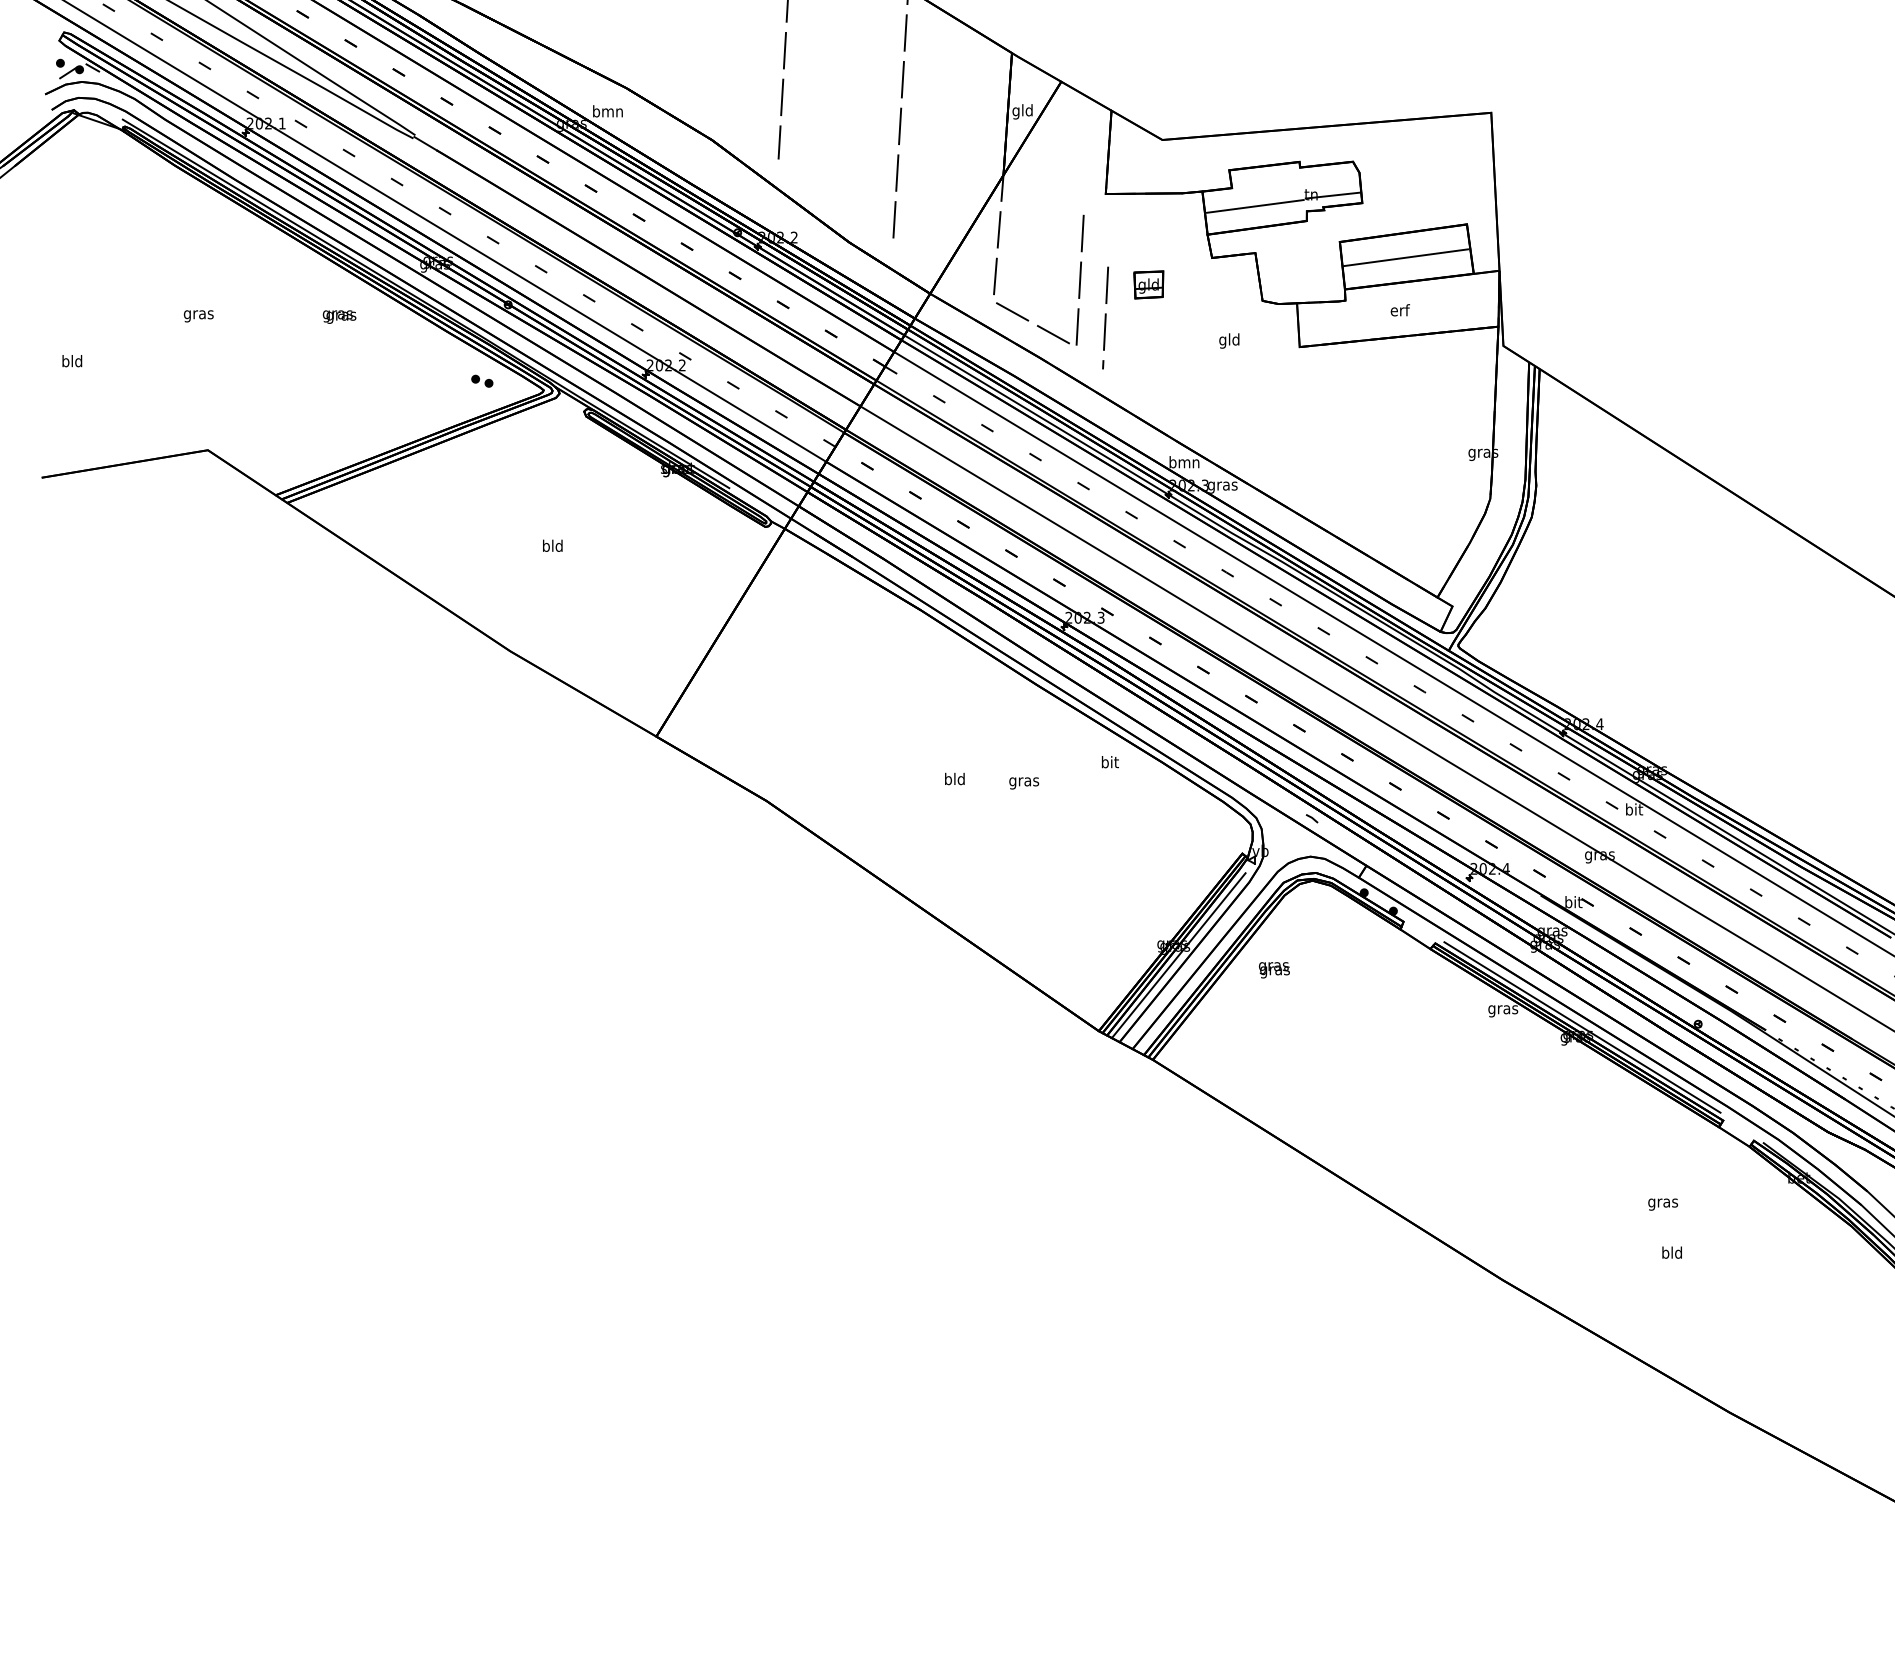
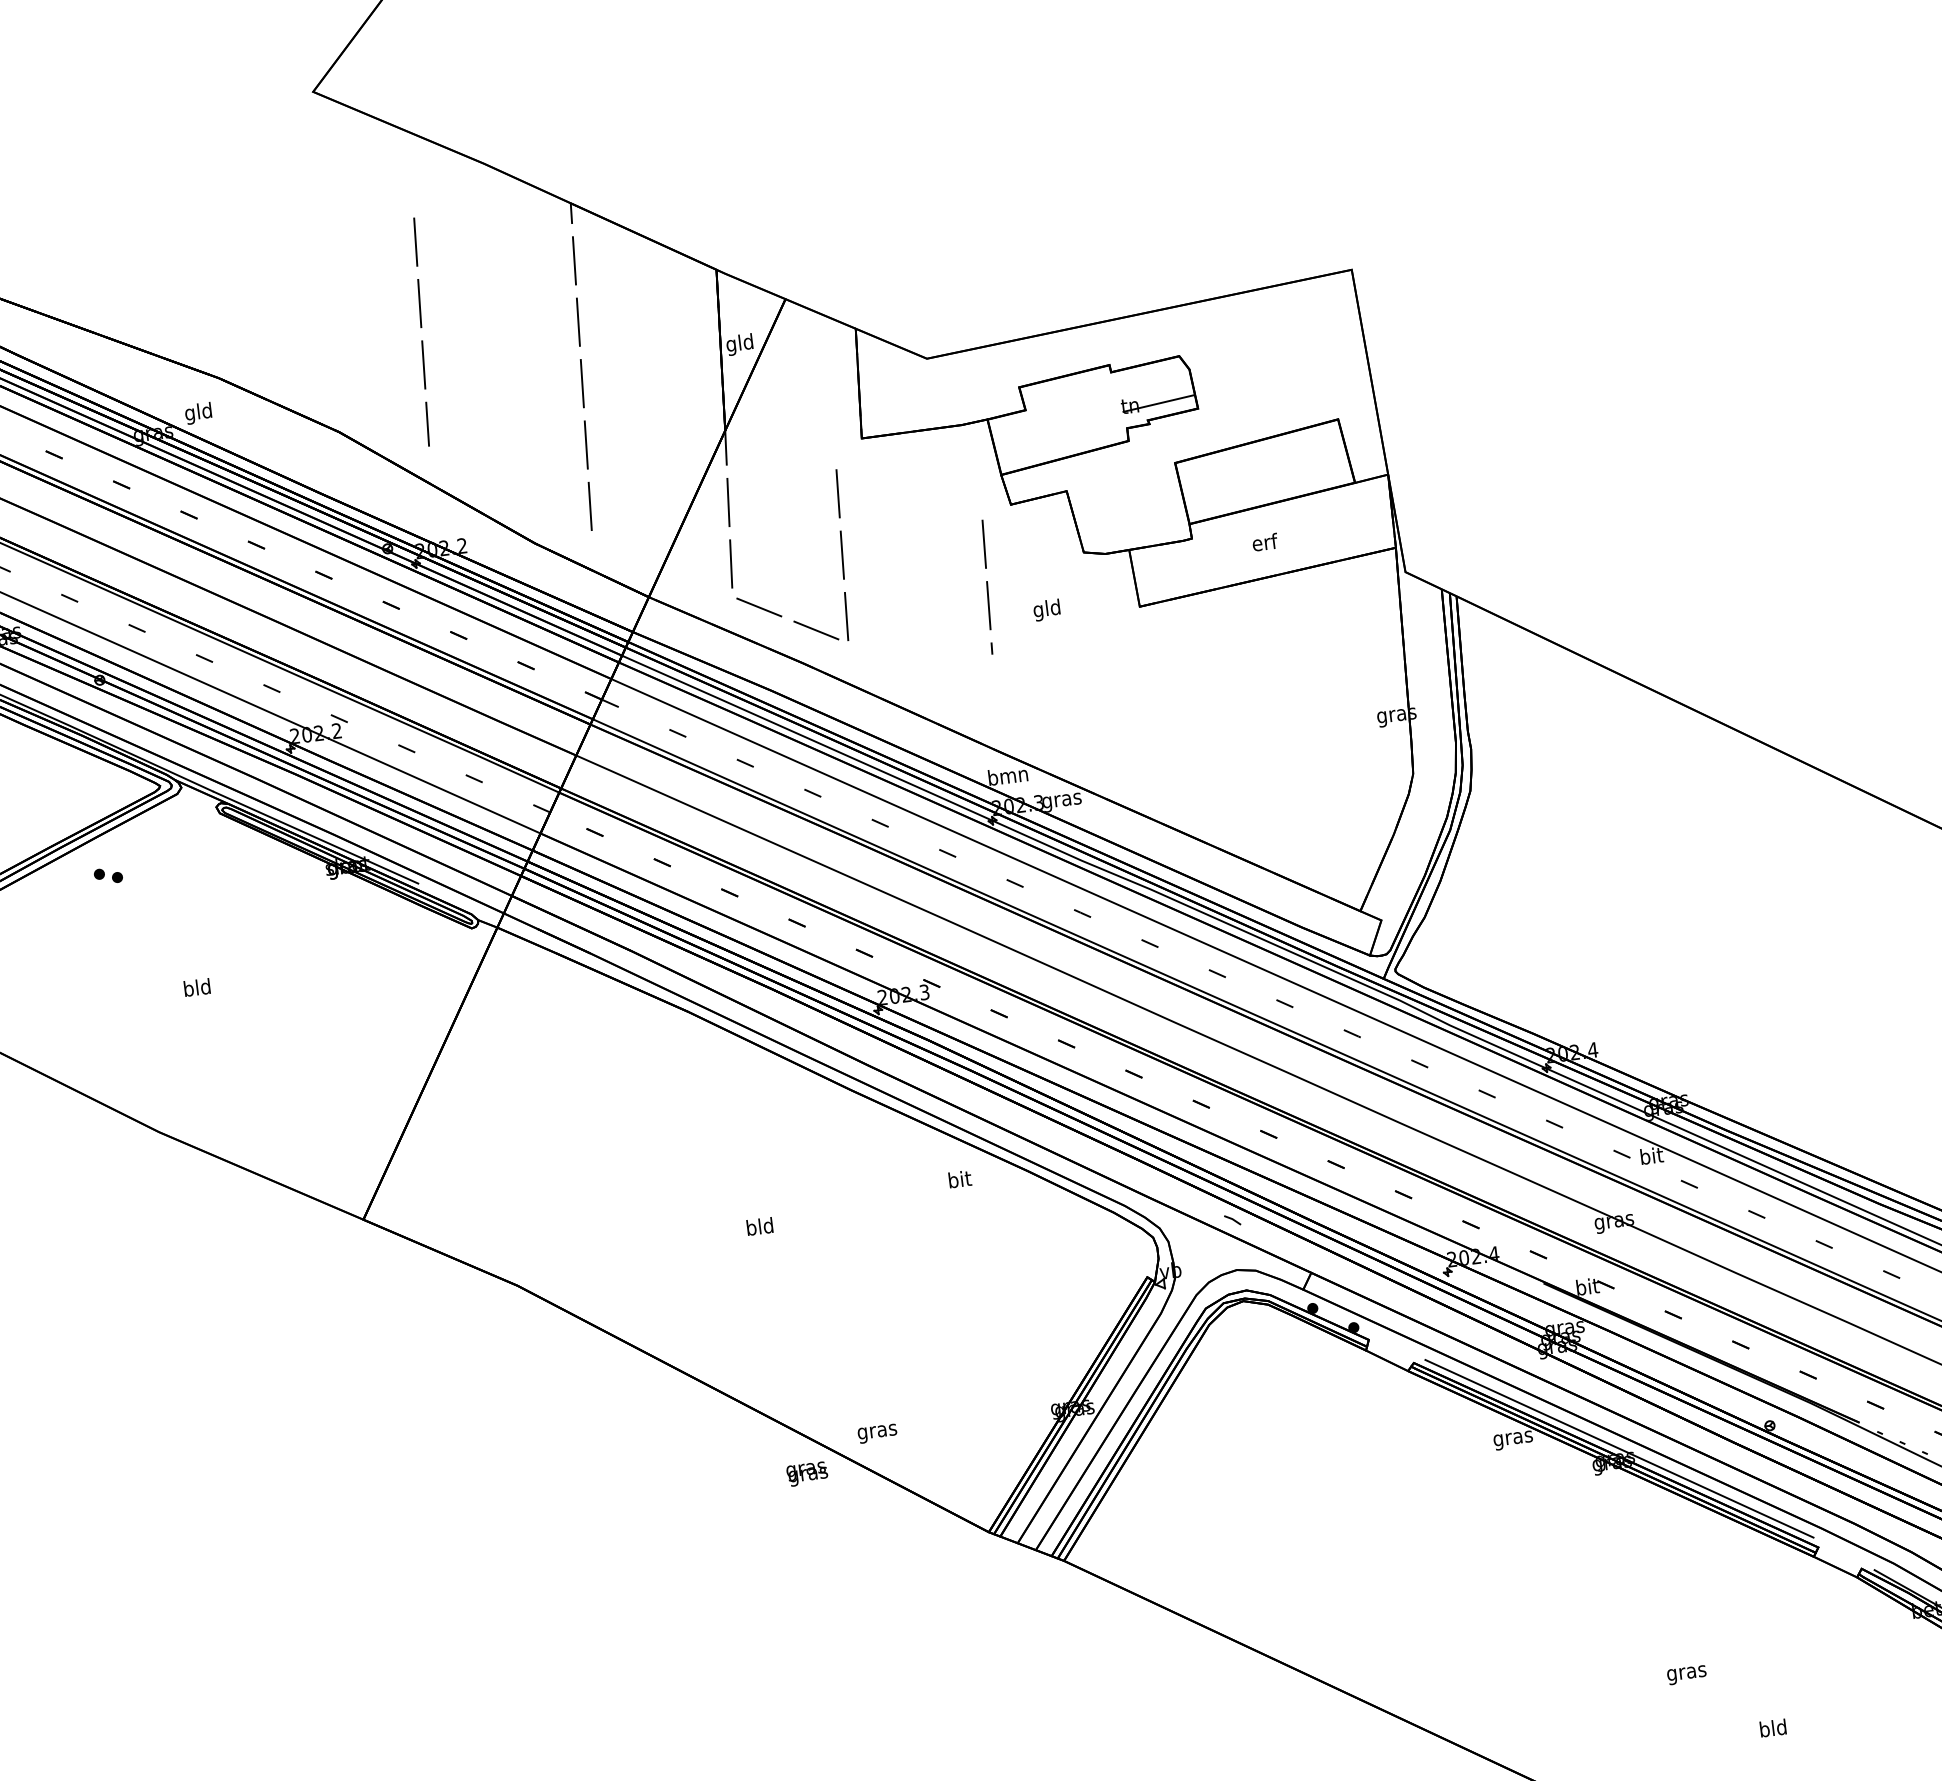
text: (607, 112) -> (198, 413), bmn -> gld
line: (1254, 206) -> (1057, 430), removed
line: (1406, 257) -> (1264, 472), removed
part: (1148, 284) -> (932, 549), removed
line: (1105, 317) -> (987, 586), moved
part: (482, 380) -> (108, 874), moved
text: (1024, 783) -> (878, 1433), moved
line: (1178, 955) -> (1080, 1420), removed
text: (1274, 970) -> (807, 1474), moved
text: (1662, 1204) -> (1686, 1675), moved

